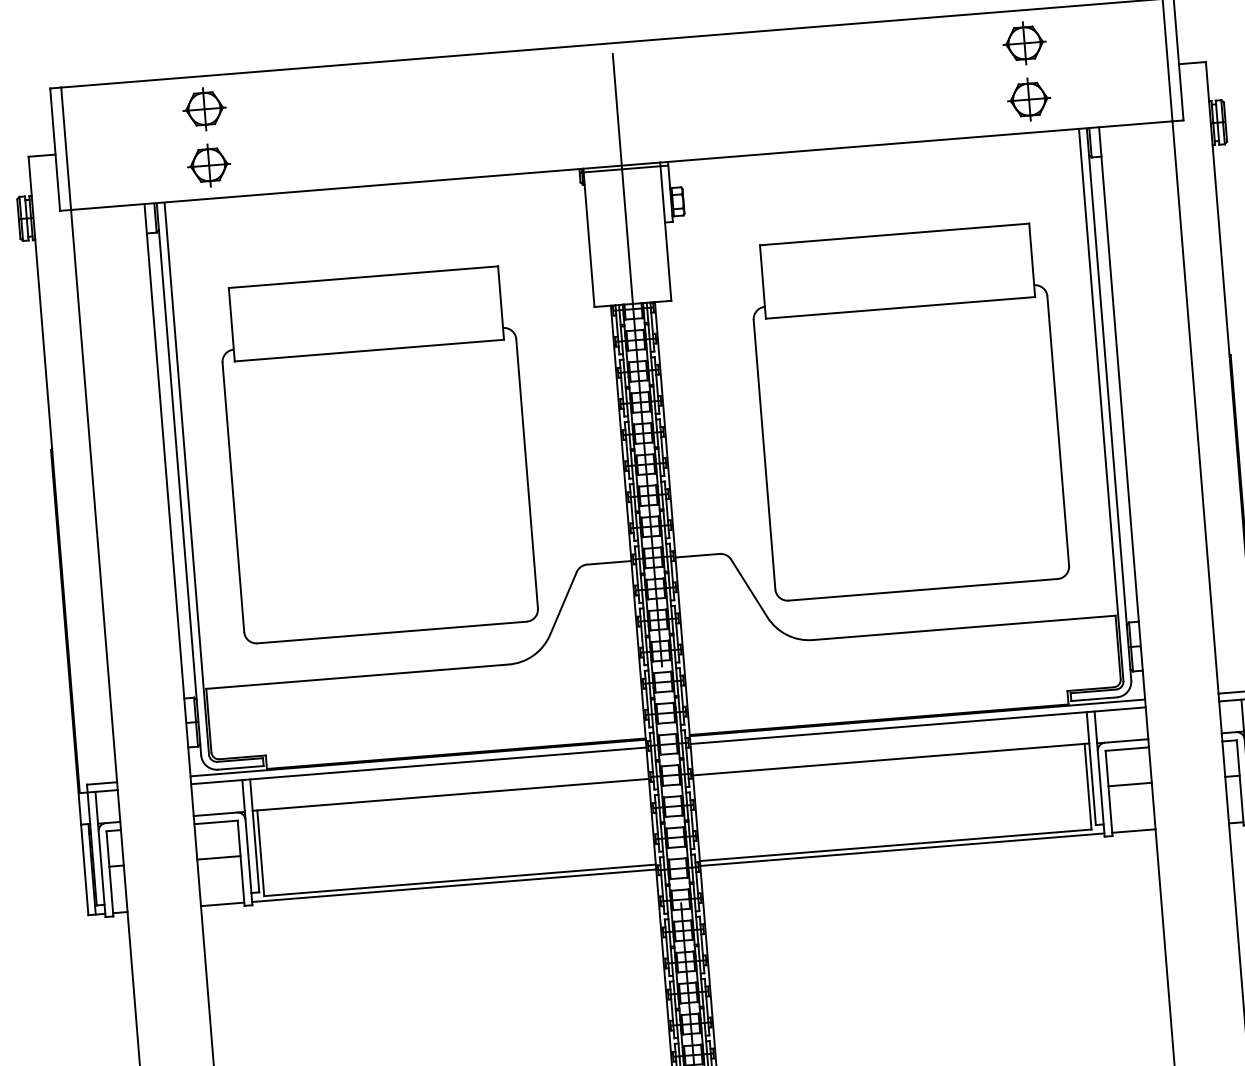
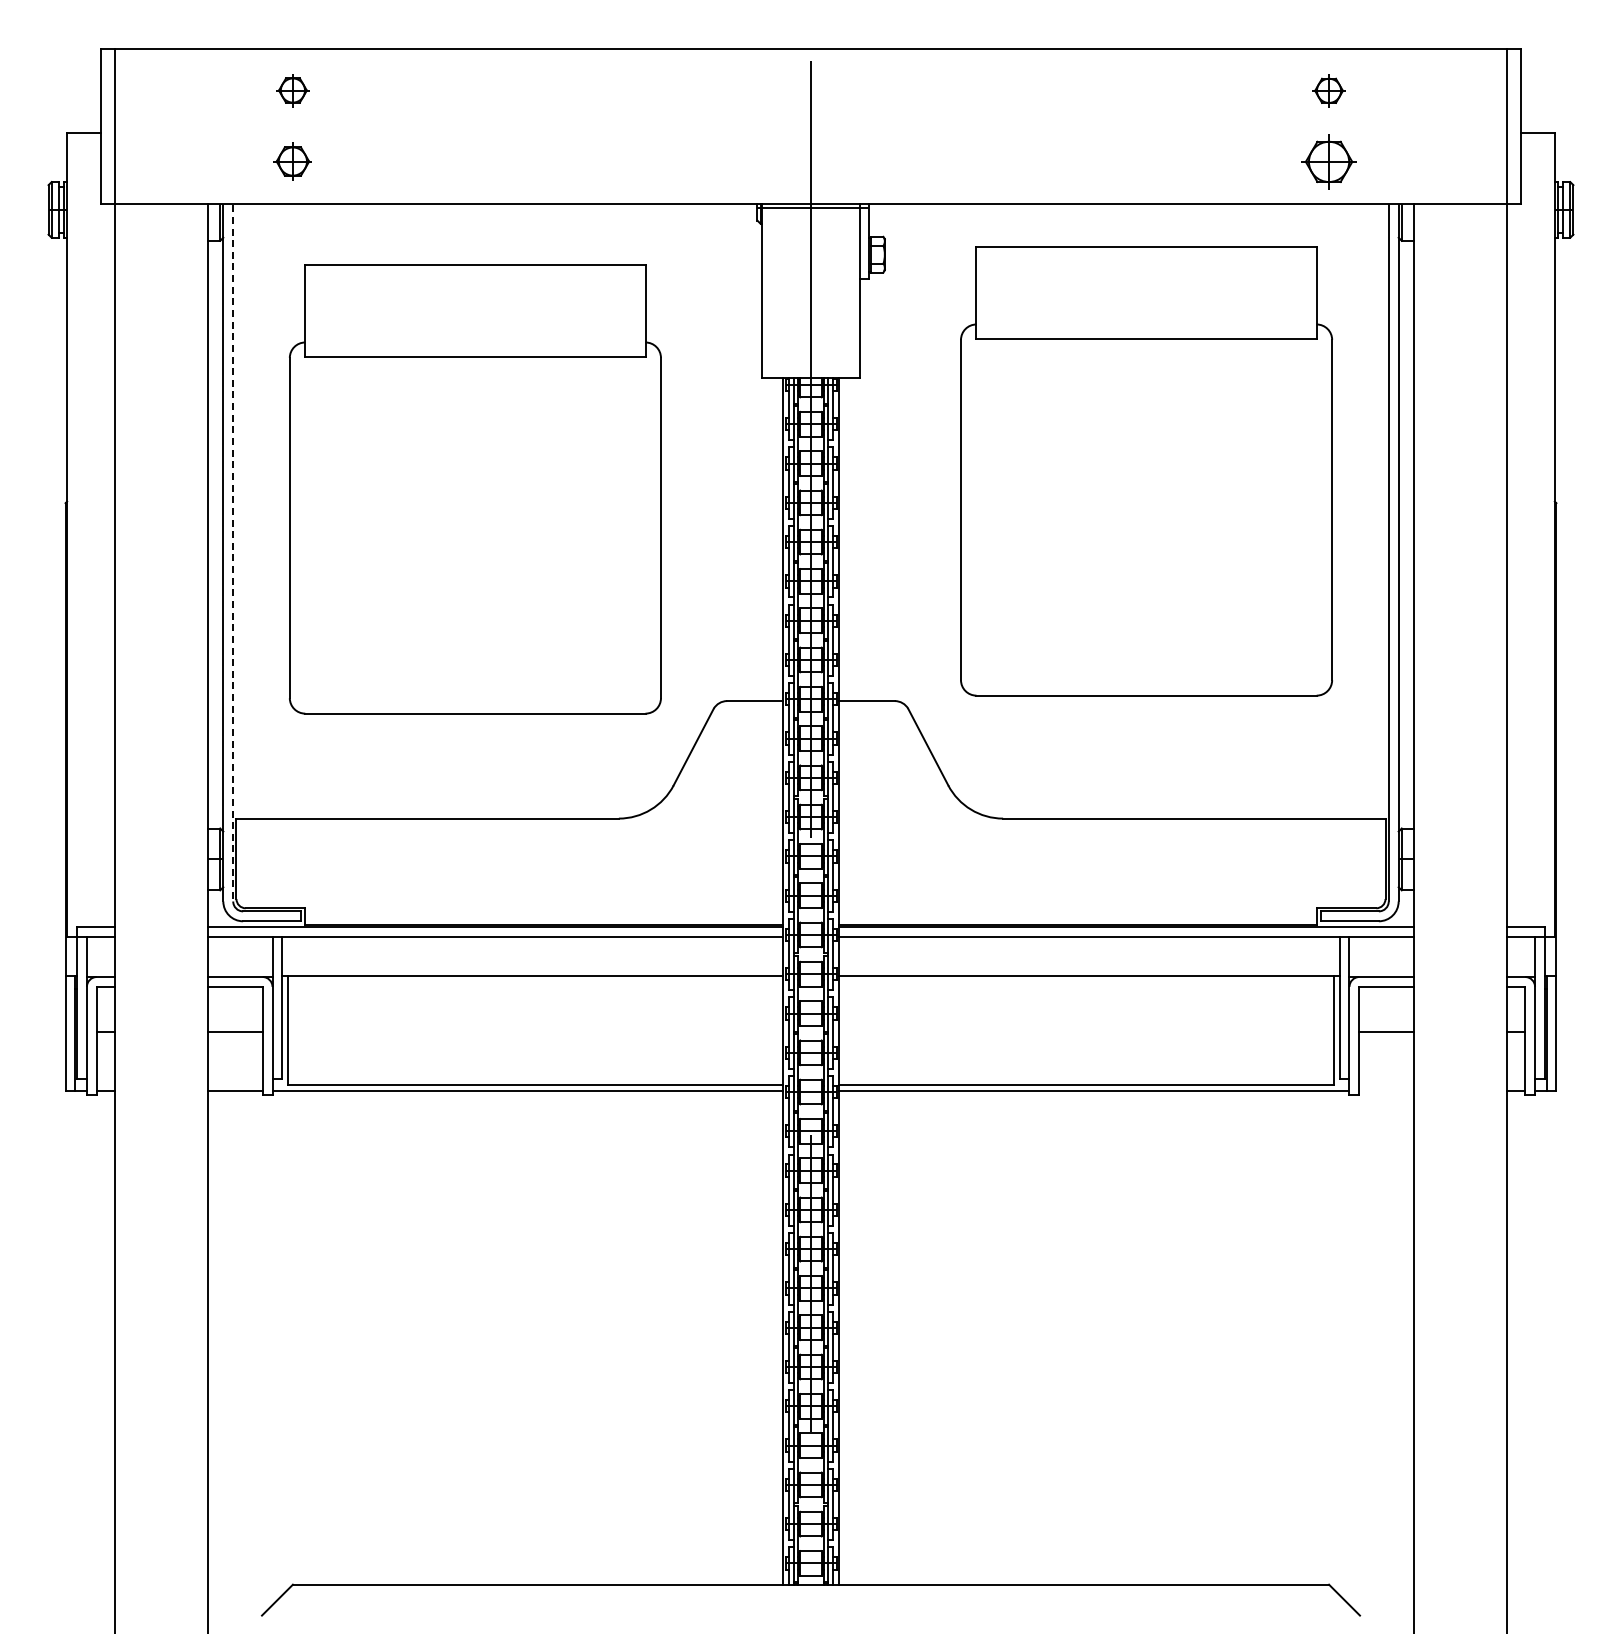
part: (1024, 43) -> (1328, 90), size x0.6
part: (204, 109) -> (292, 90), size x0.6
part: (208, 165) -> (292, 161), size x0.7
part: (908, 412) -> (1146, 471), moved
part: (377, 455) -> (475, 489), moved
line: (187, 479) -> (233, 553), solid -> dashed
line: (1133, 830) -> (1386, 1090), removed

